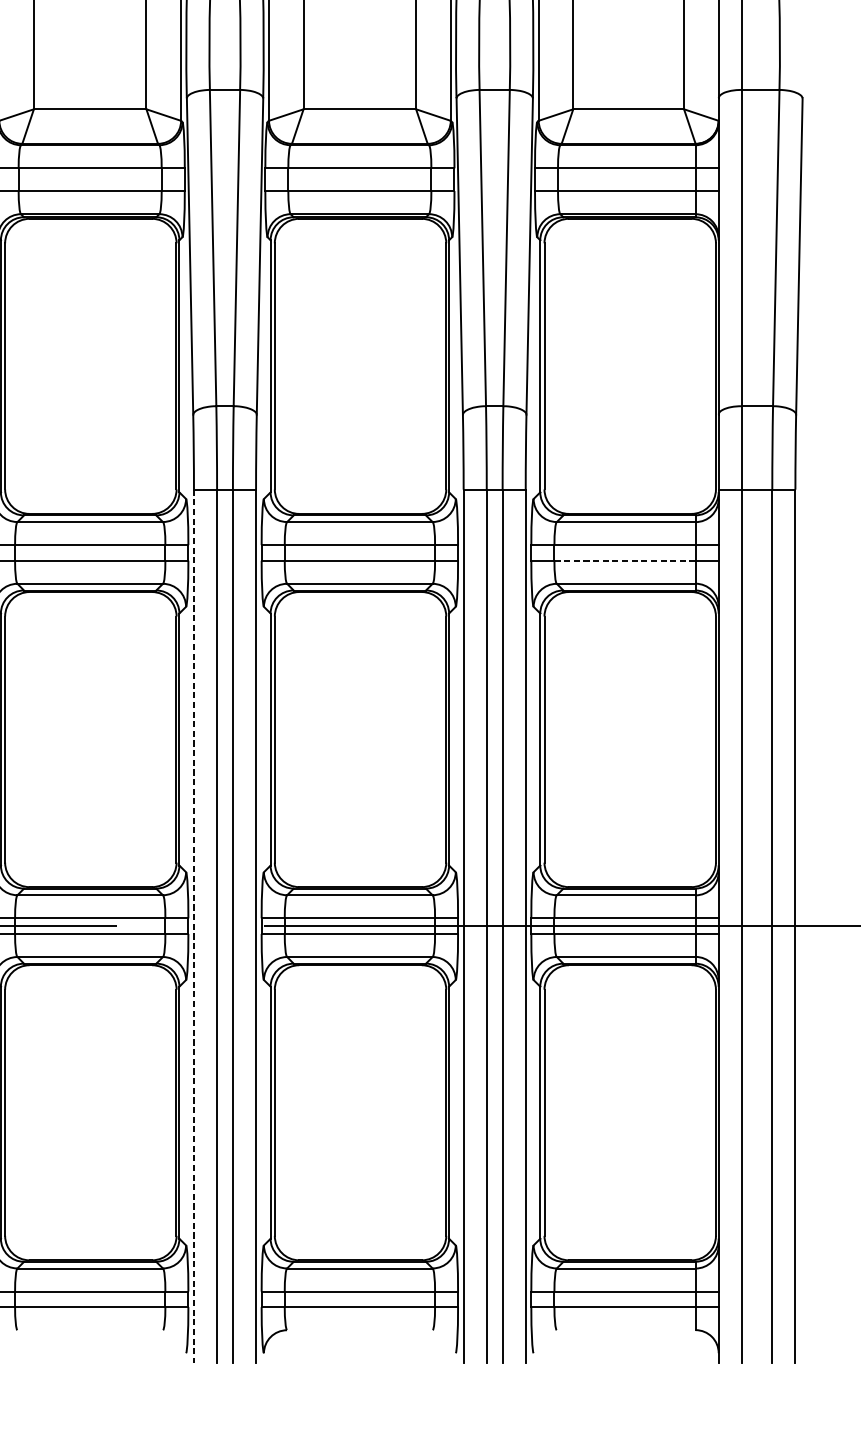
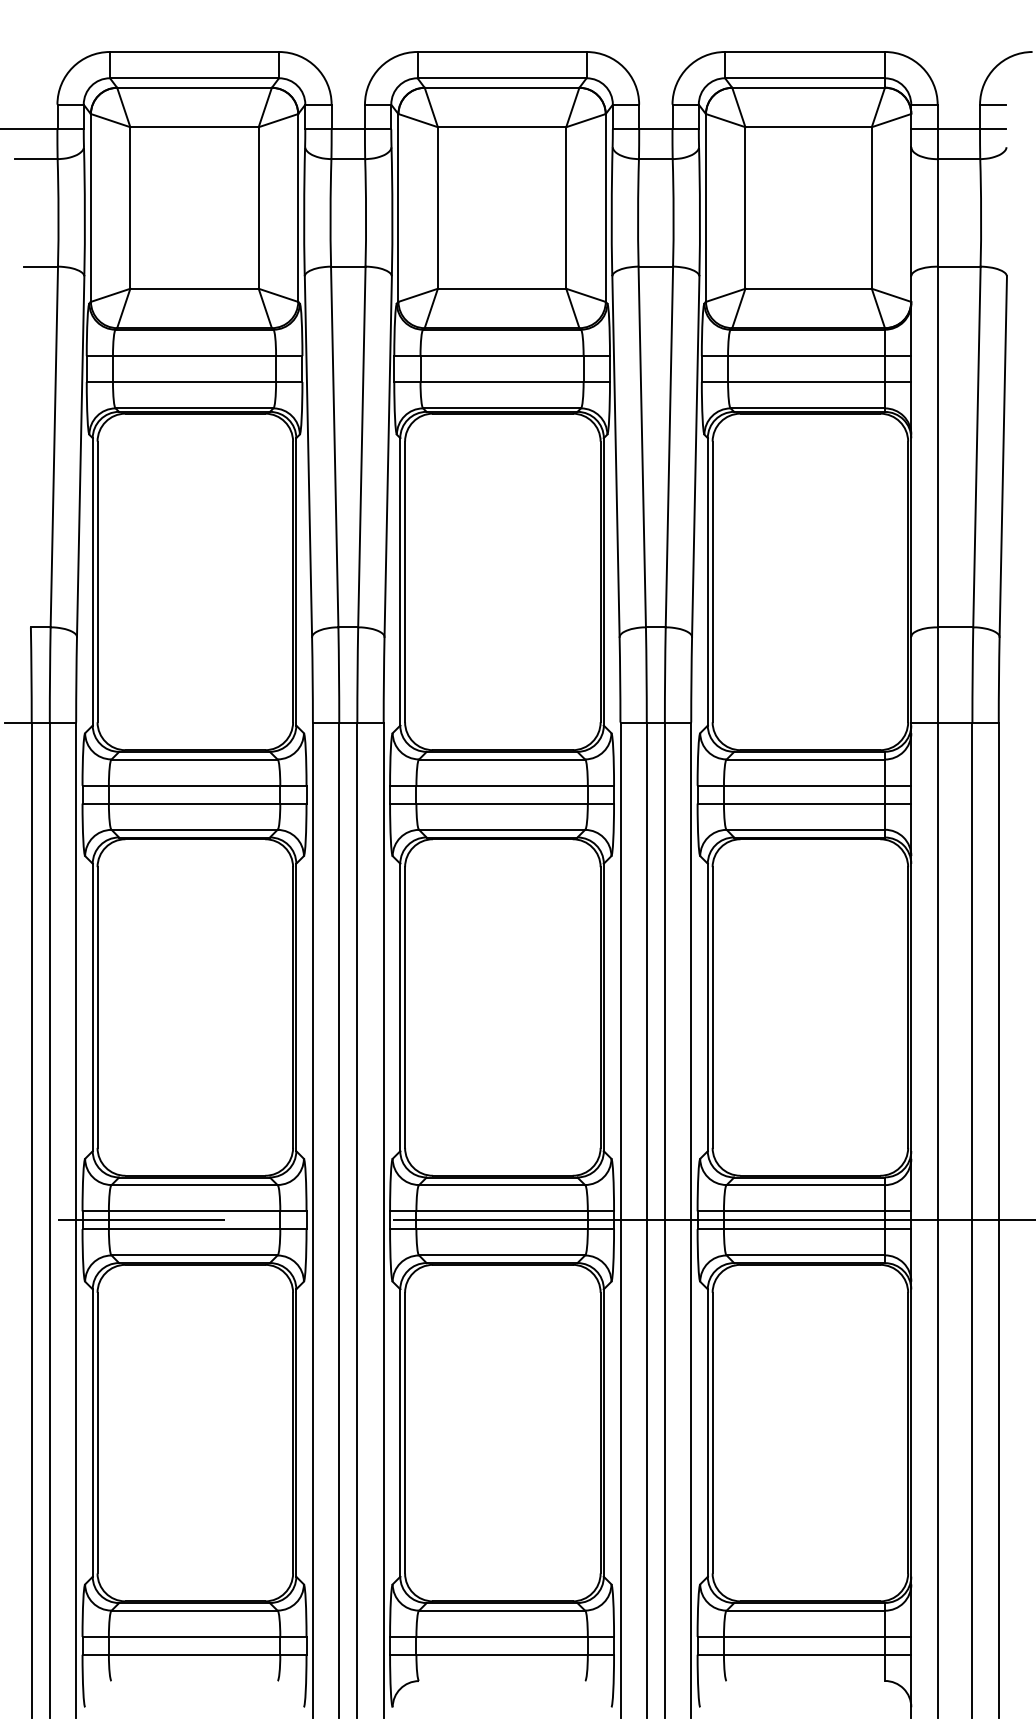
line: (625, 560) -> (804, 803), dashed -> solid
line: (193, 926) -> (312, 1220), dashed -> solid

